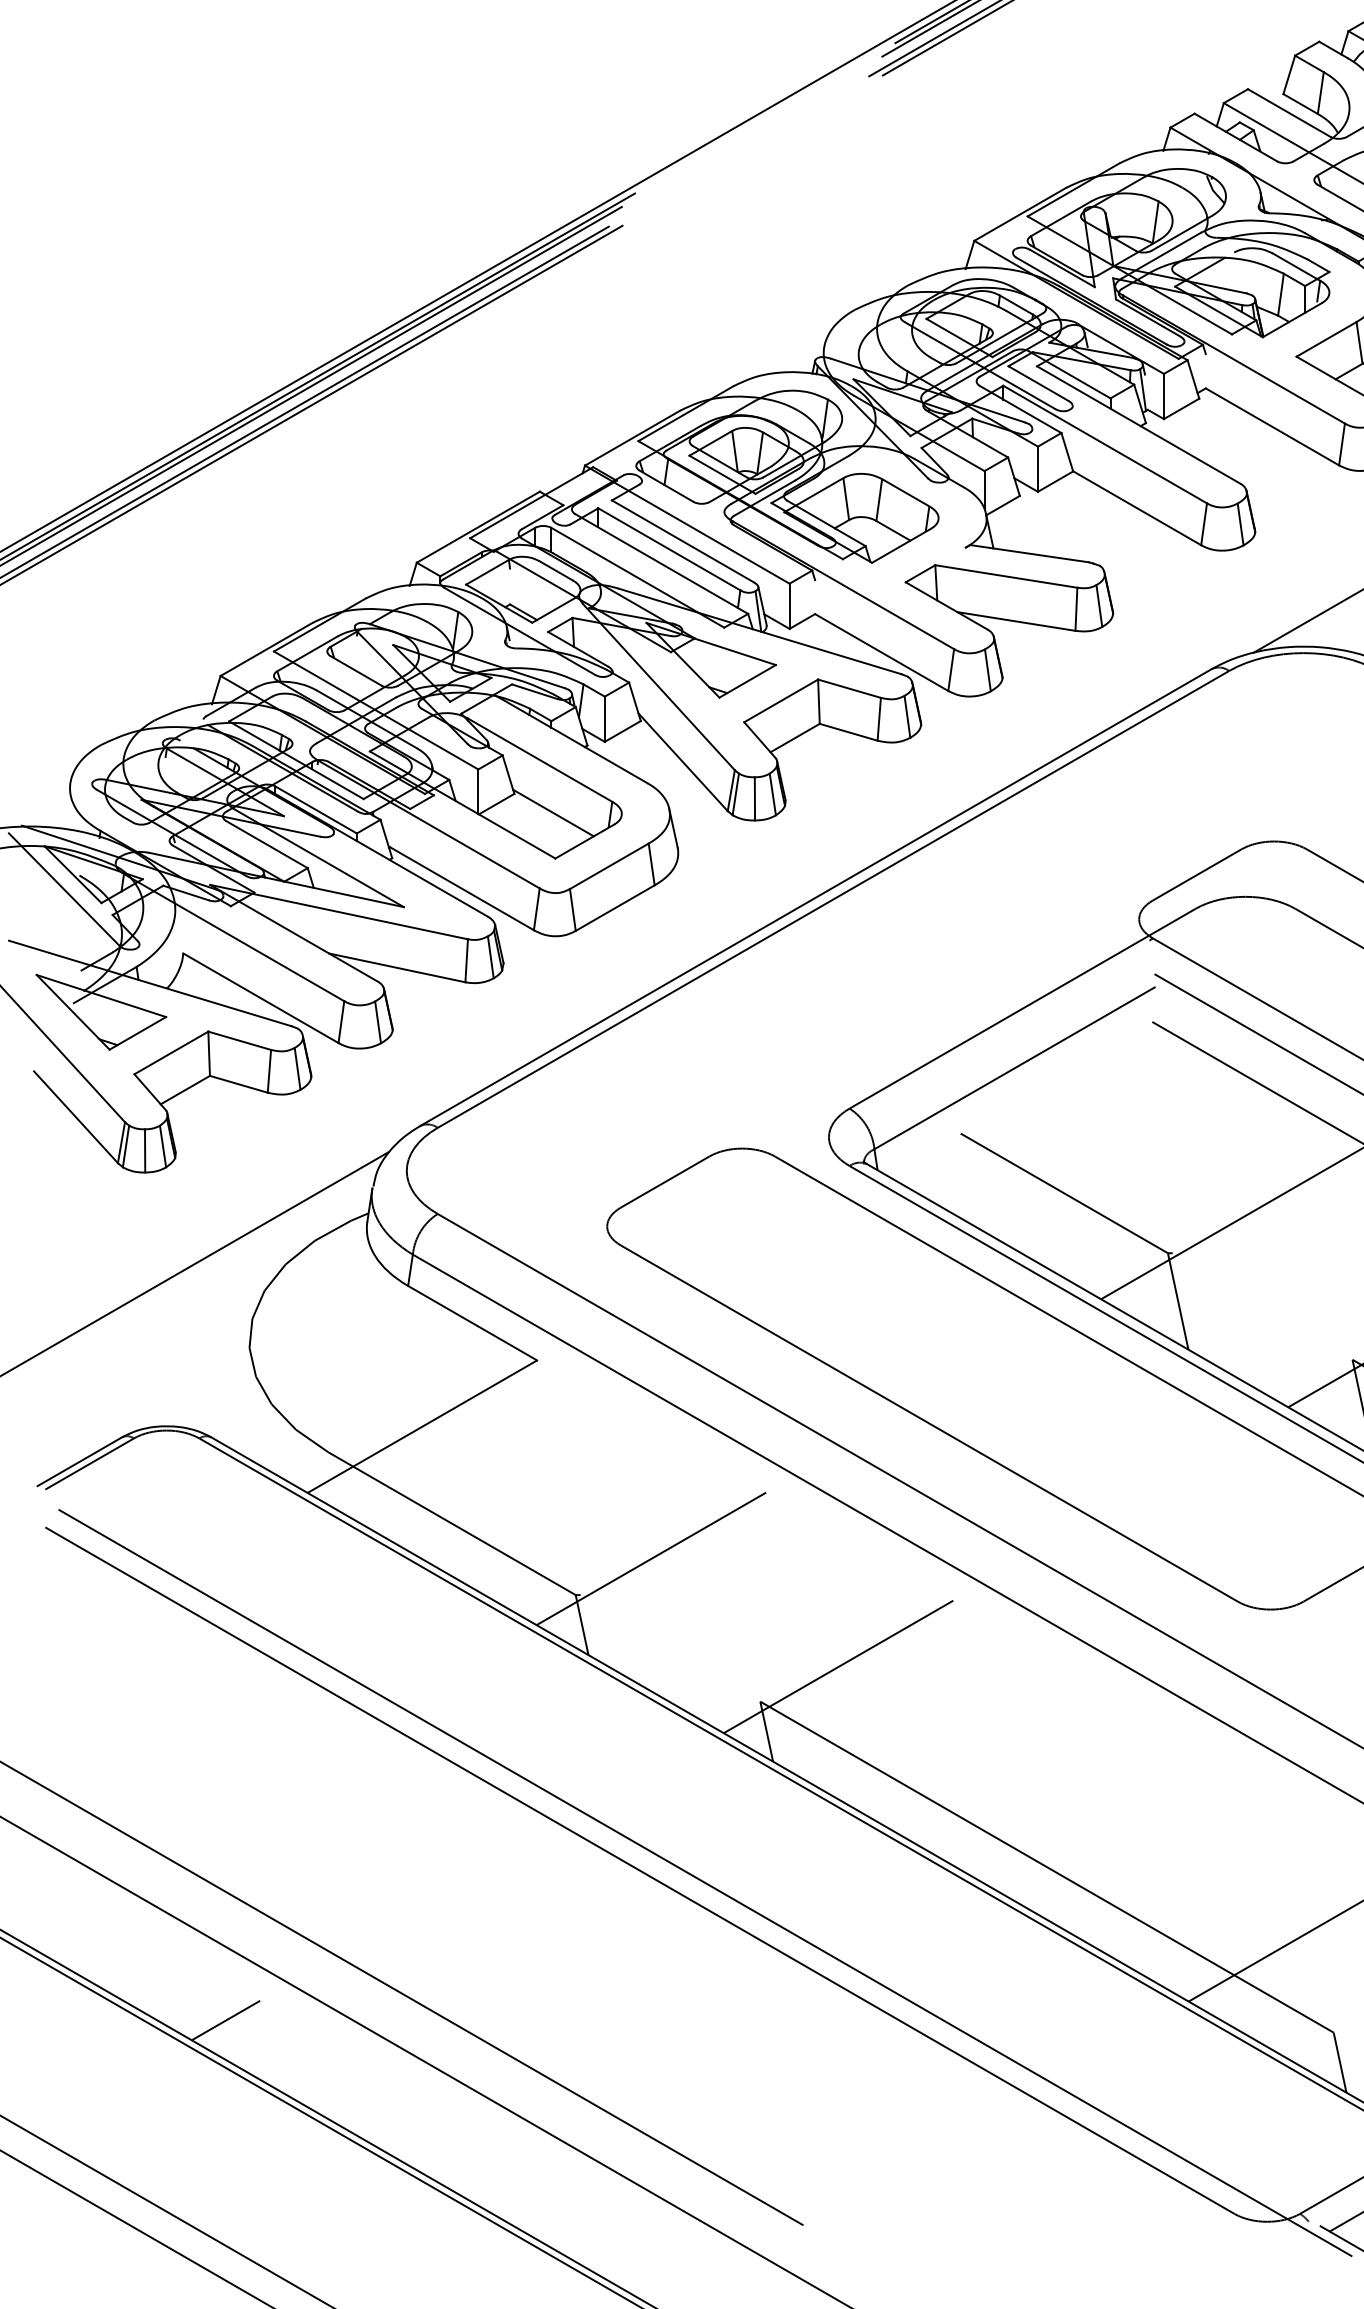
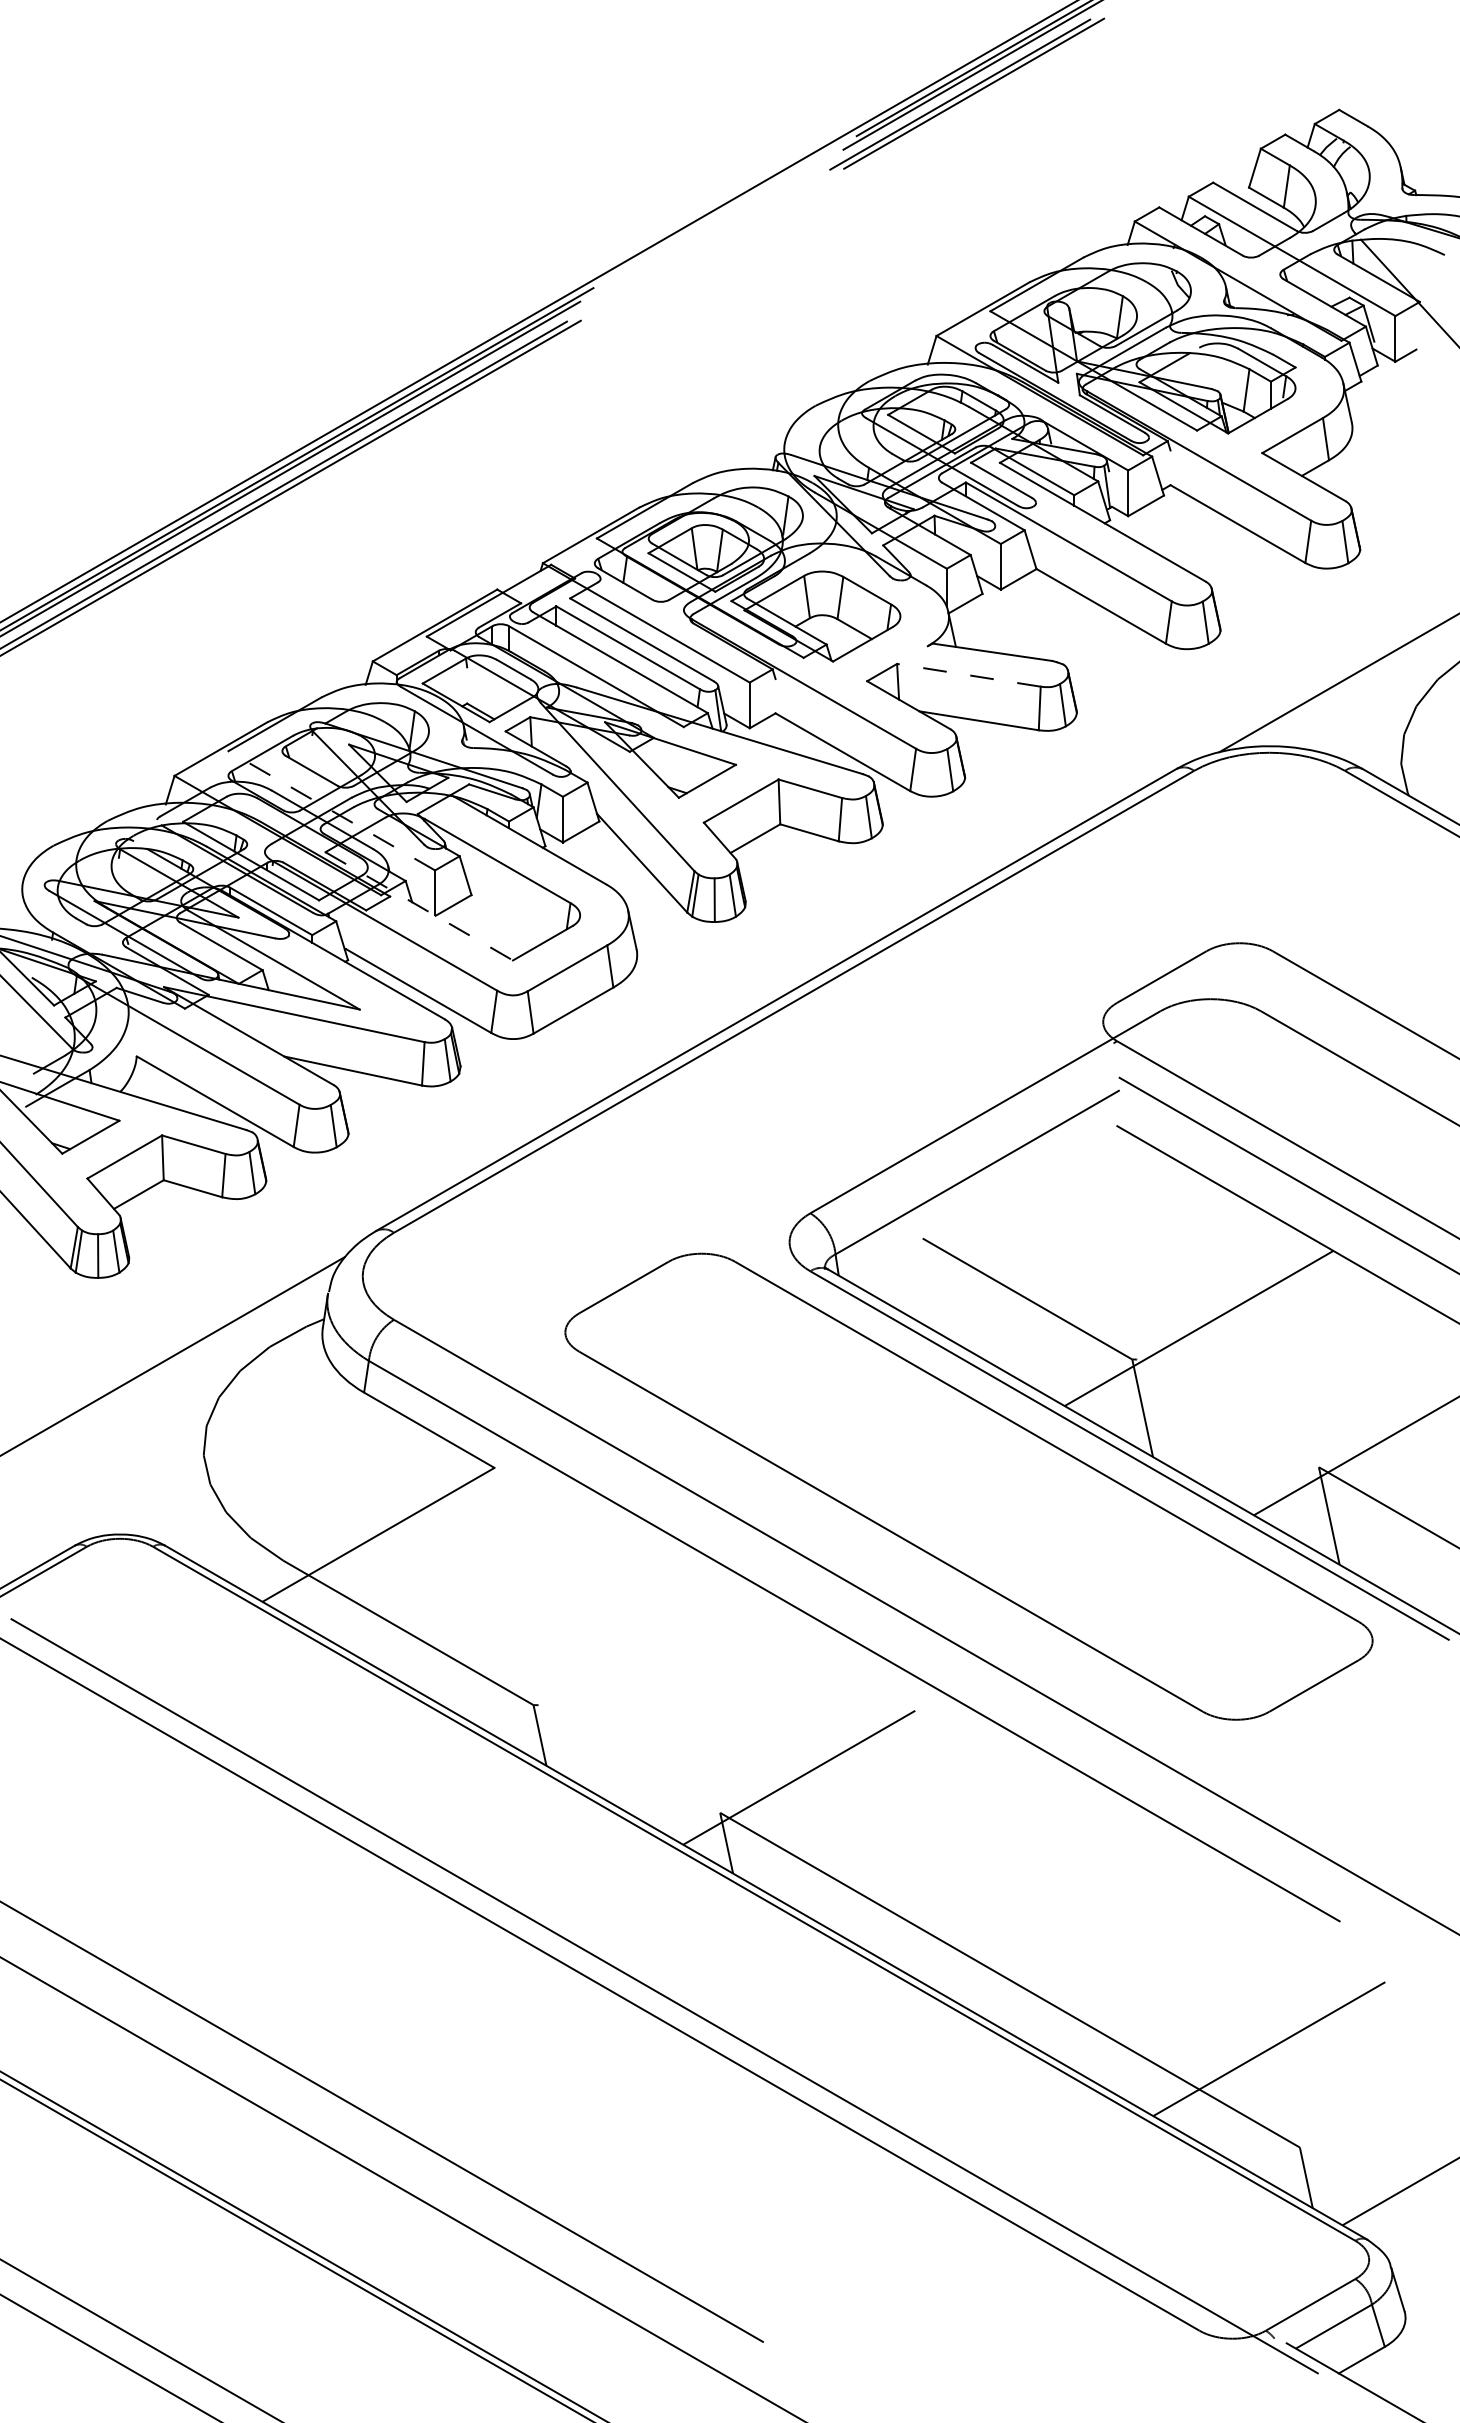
line: (1005, 576) -> (968, 675), solid -> dashed
line: (375, 710) -> (331, 810), solid -> dashed
line: (462, 805) -> (419, 906), solid -> dashed
line: (552, 813) -> (510, 914), removed
line: (651, 1558) -> (610, 1668), removed
line: (225, 2020) -> (179, 2135), removed

